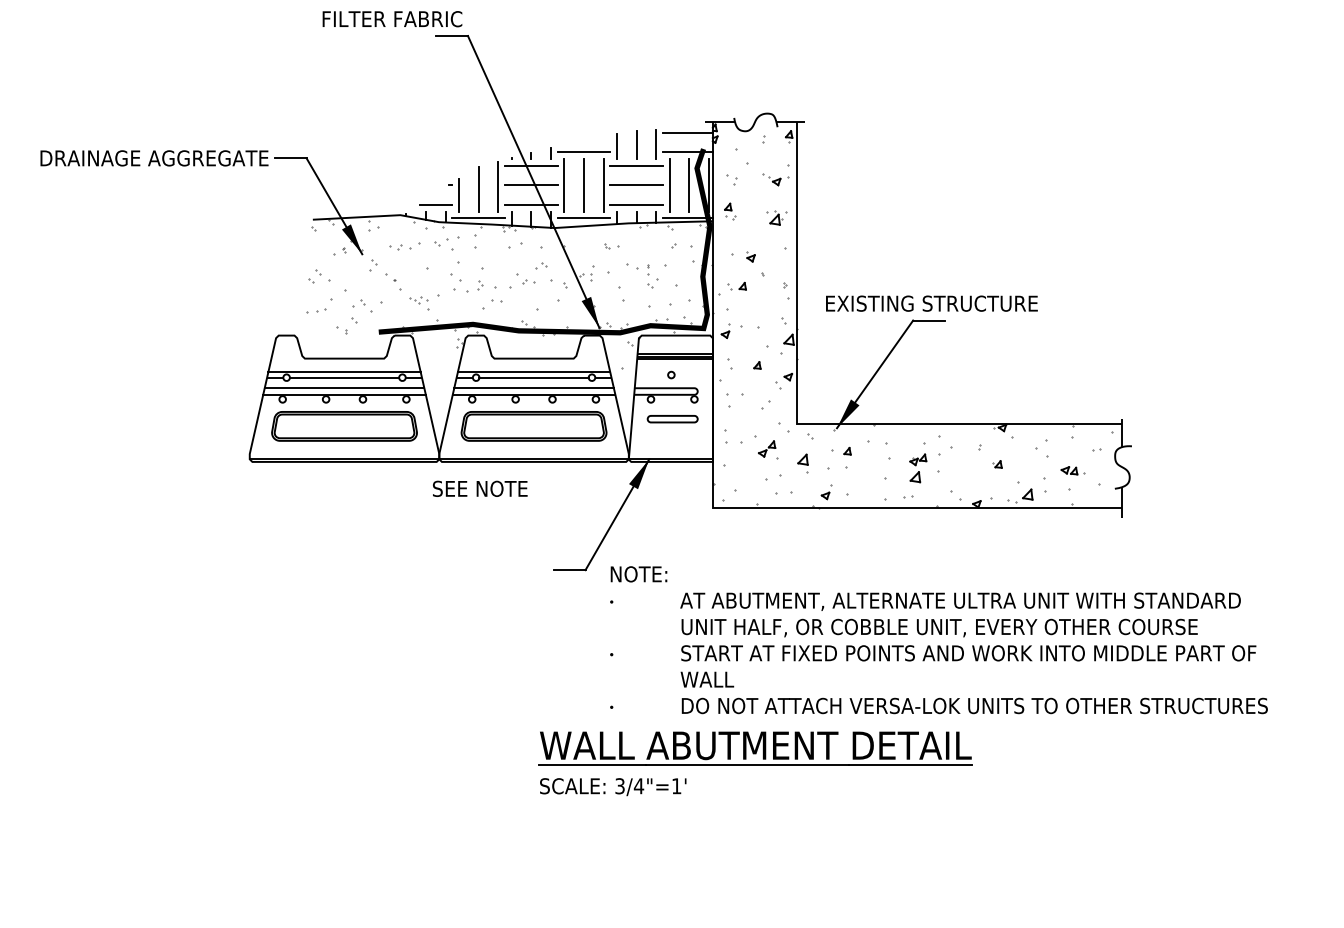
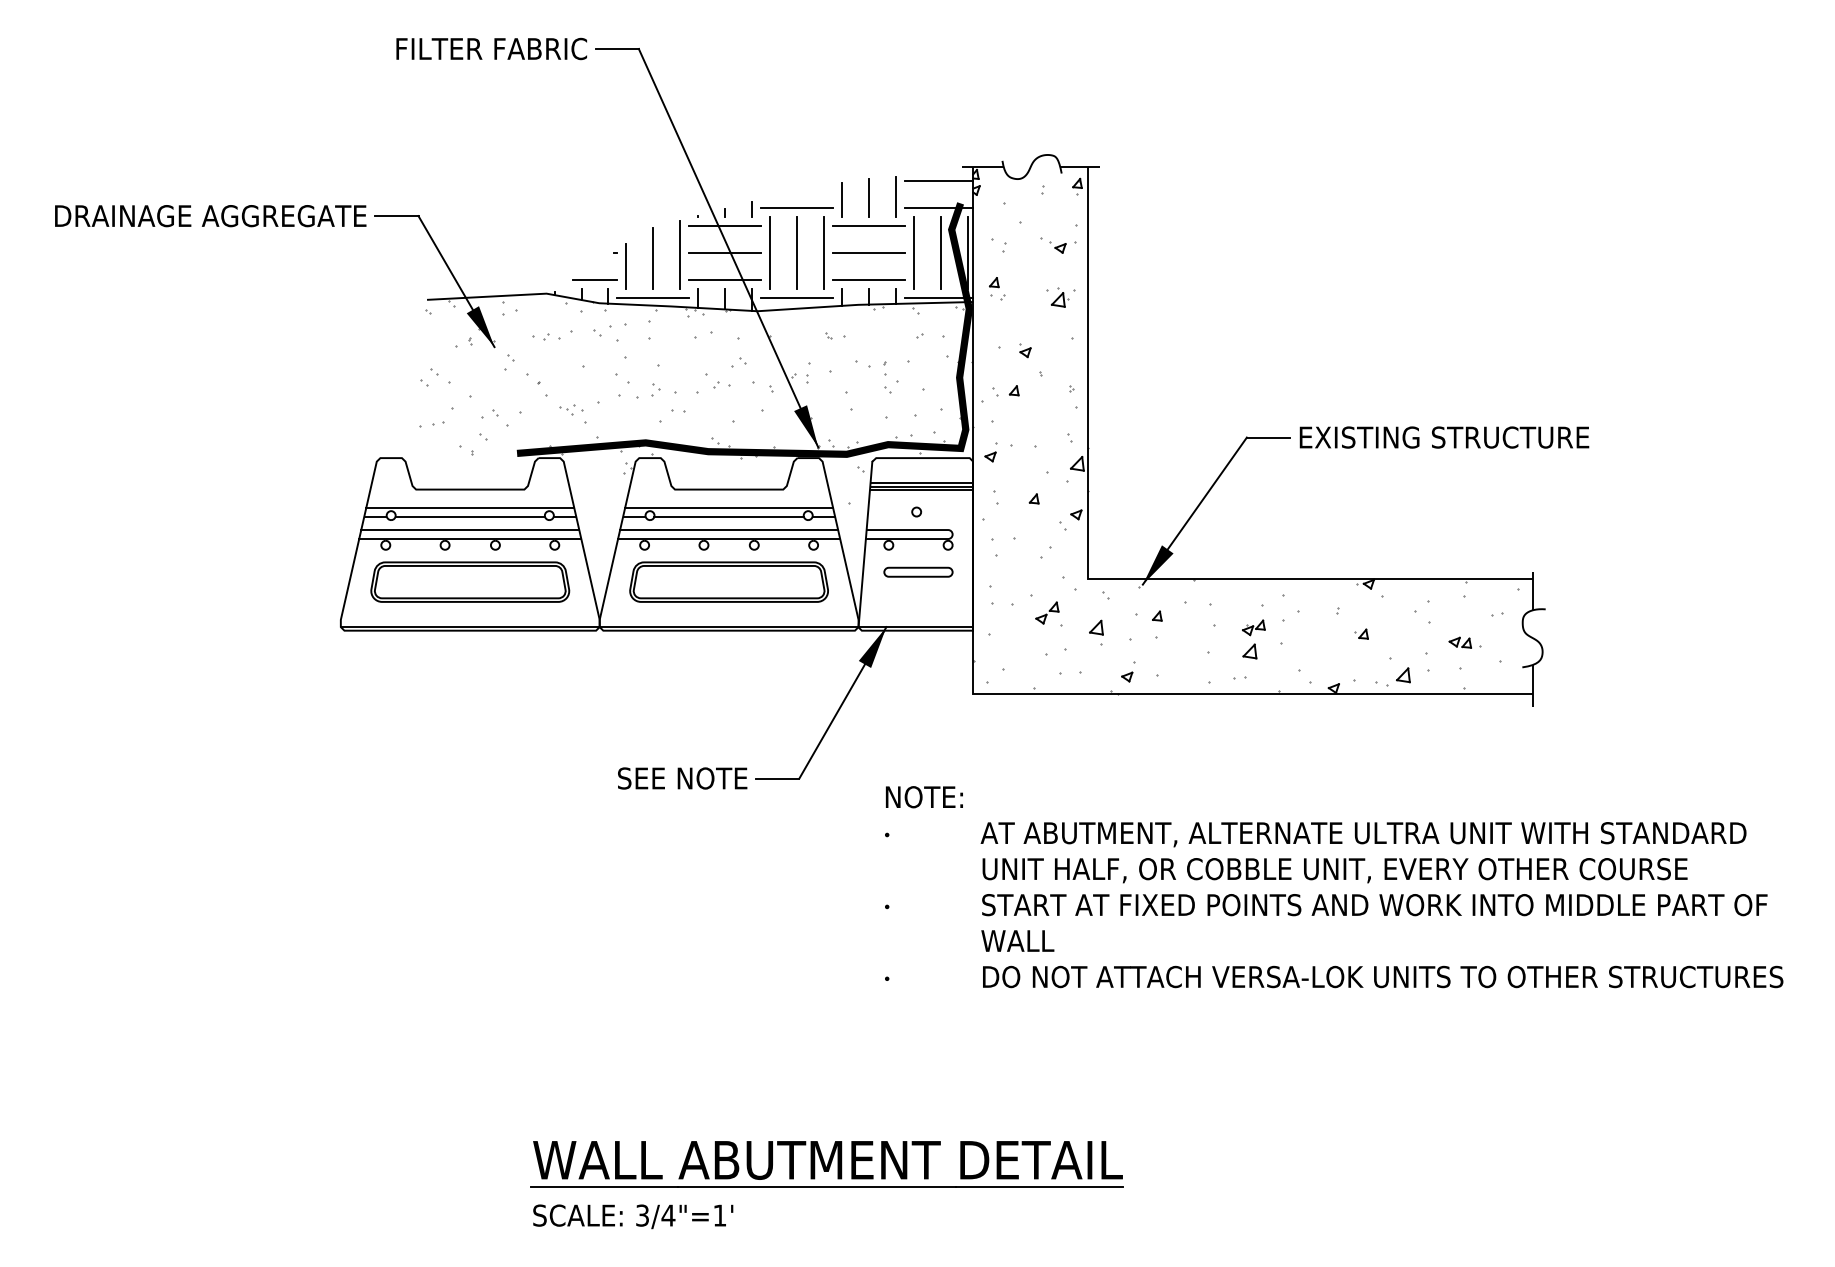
text: (392, 18) -> (491, 48), moved
text: (931, 303) -> (1444, 437), moved
text: (480, 488) -> (682, 778), moved
text: (939, 640) -> (1334, 887), moved
part: (754, 764) -> (826, 1185), moved

